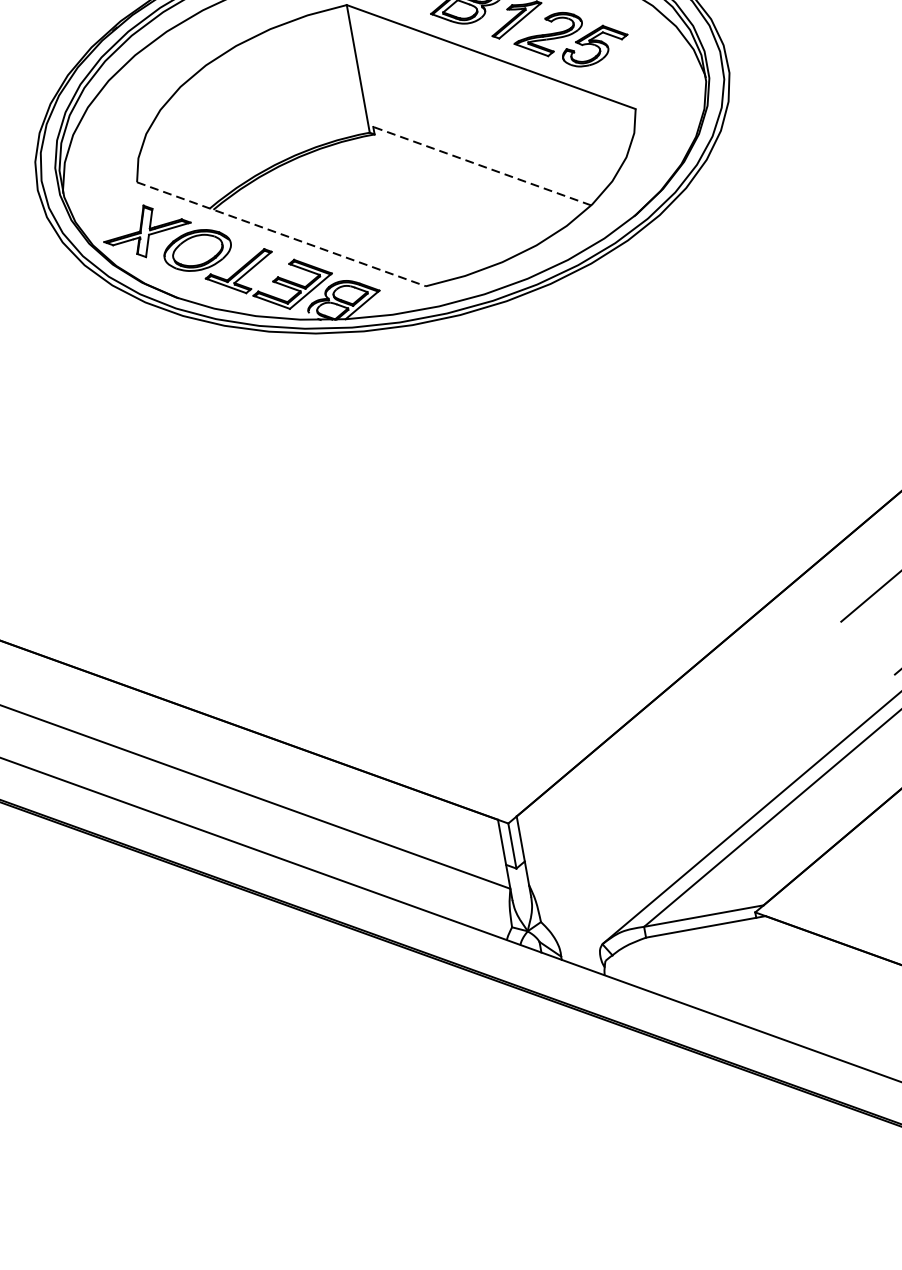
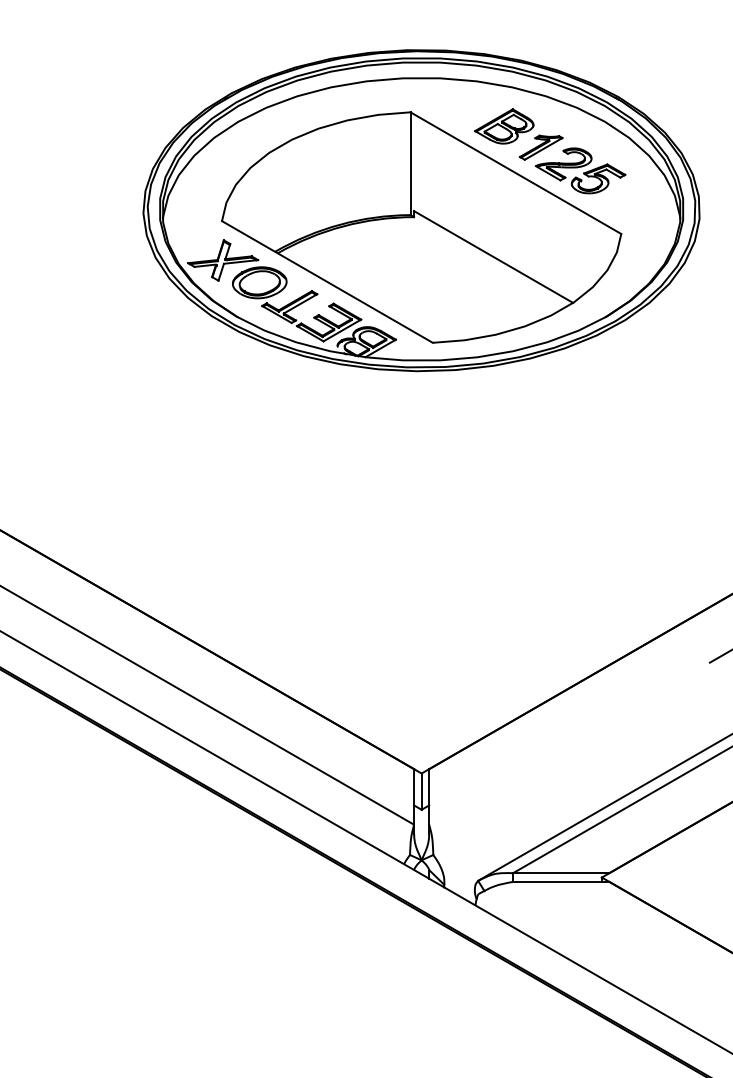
line: (482, 166) -> (493, 257), dashed -> solid
line: (281, 233) -> (327, 281), dashed -> solid

